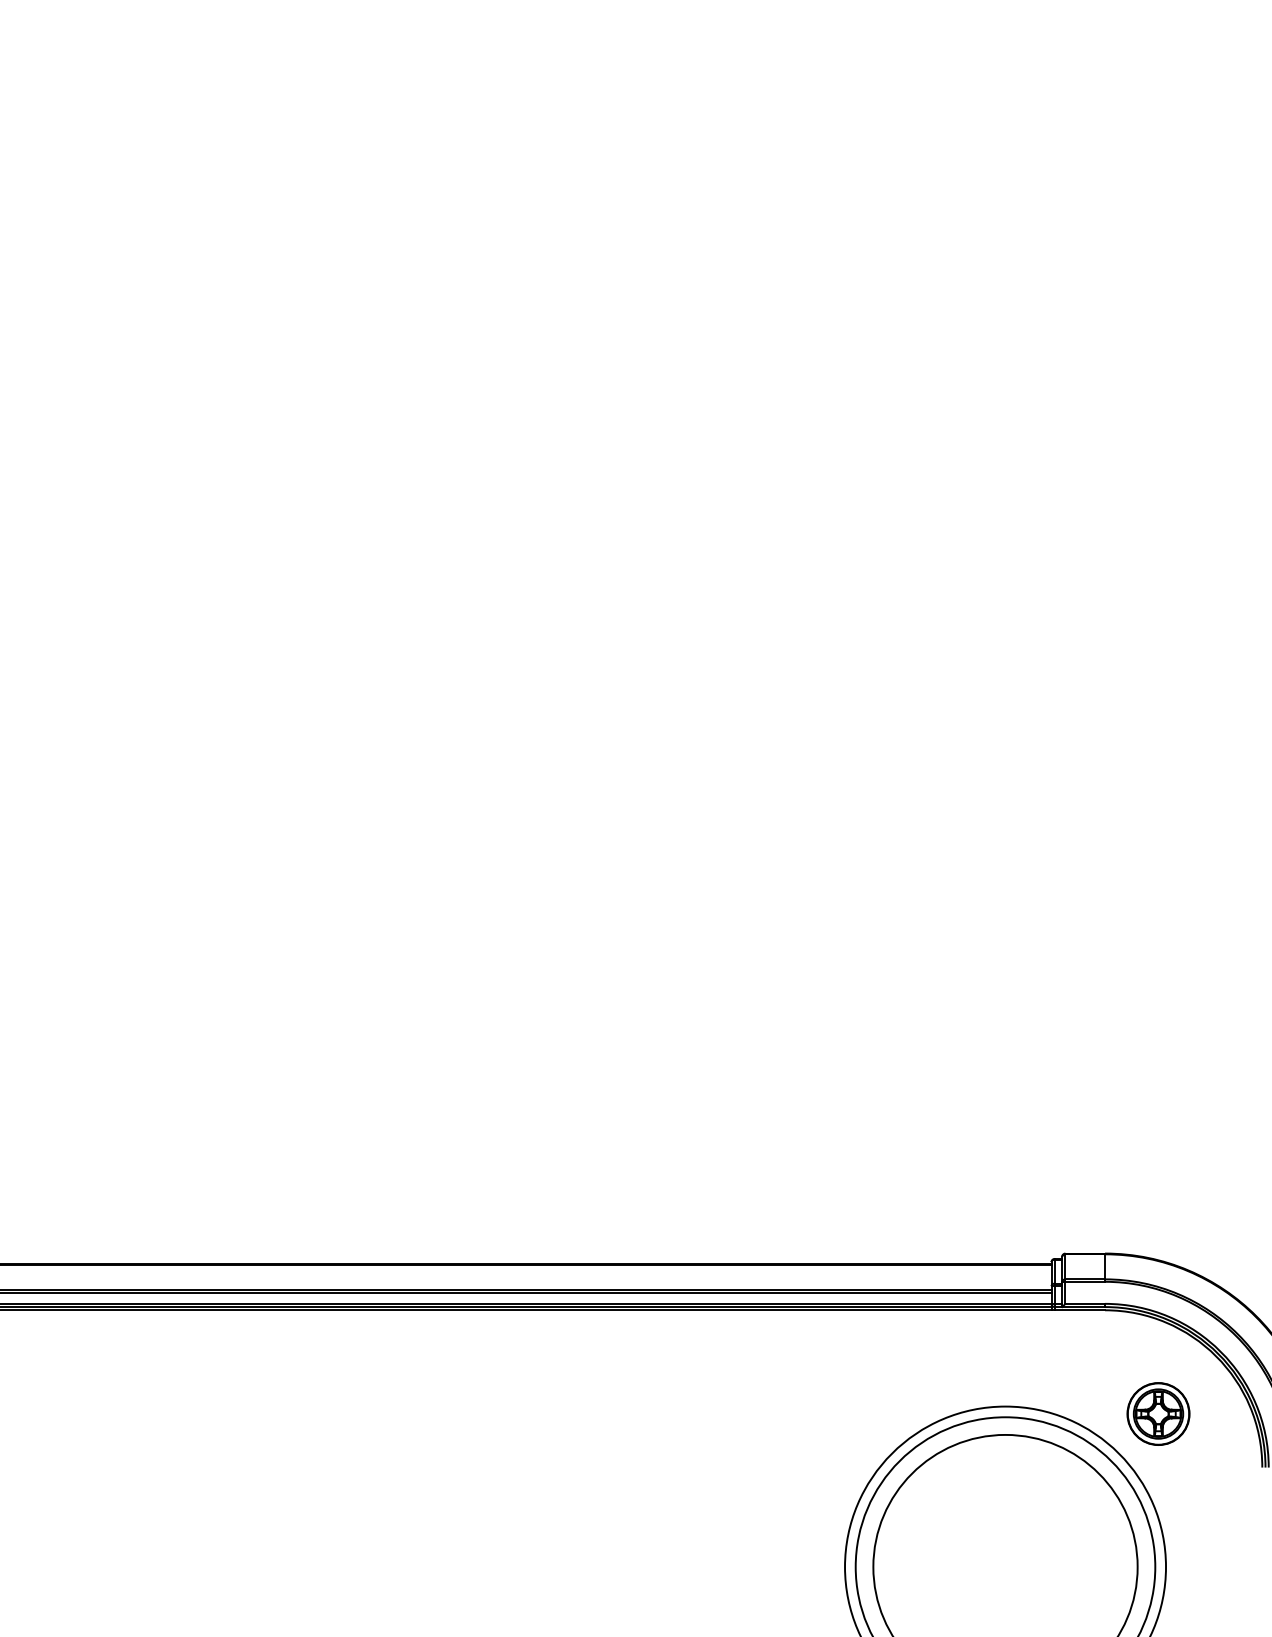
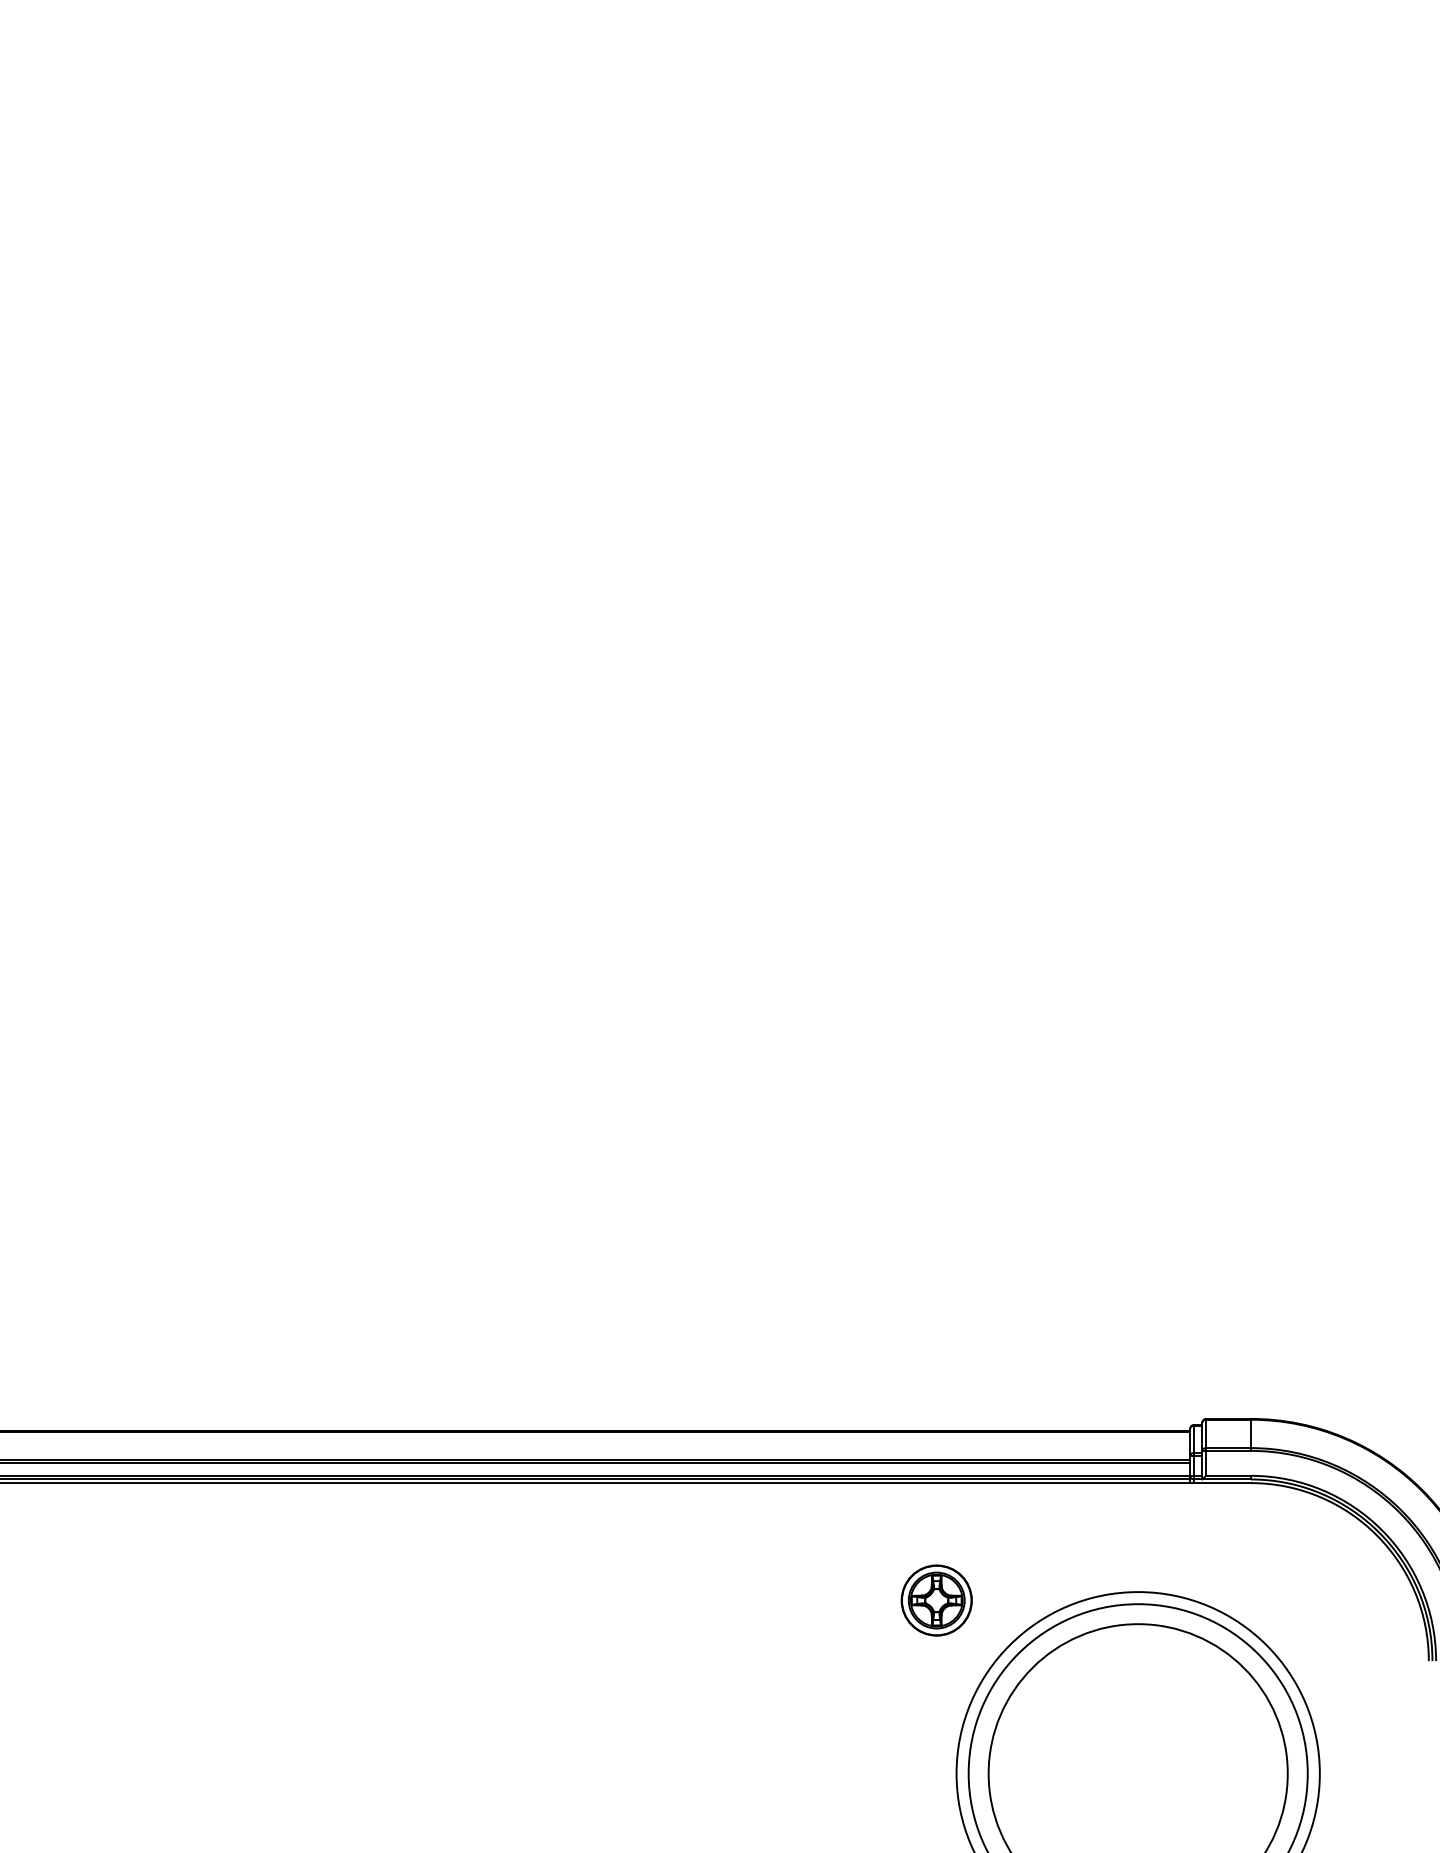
part: (1158, 1413) -> (936, 1599), moved

